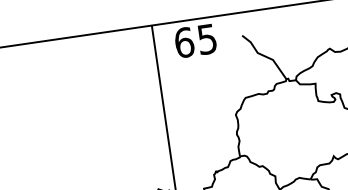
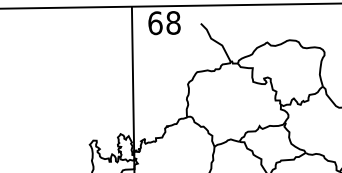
text: (207, 38) -> (173, 22), 65 -> 68

